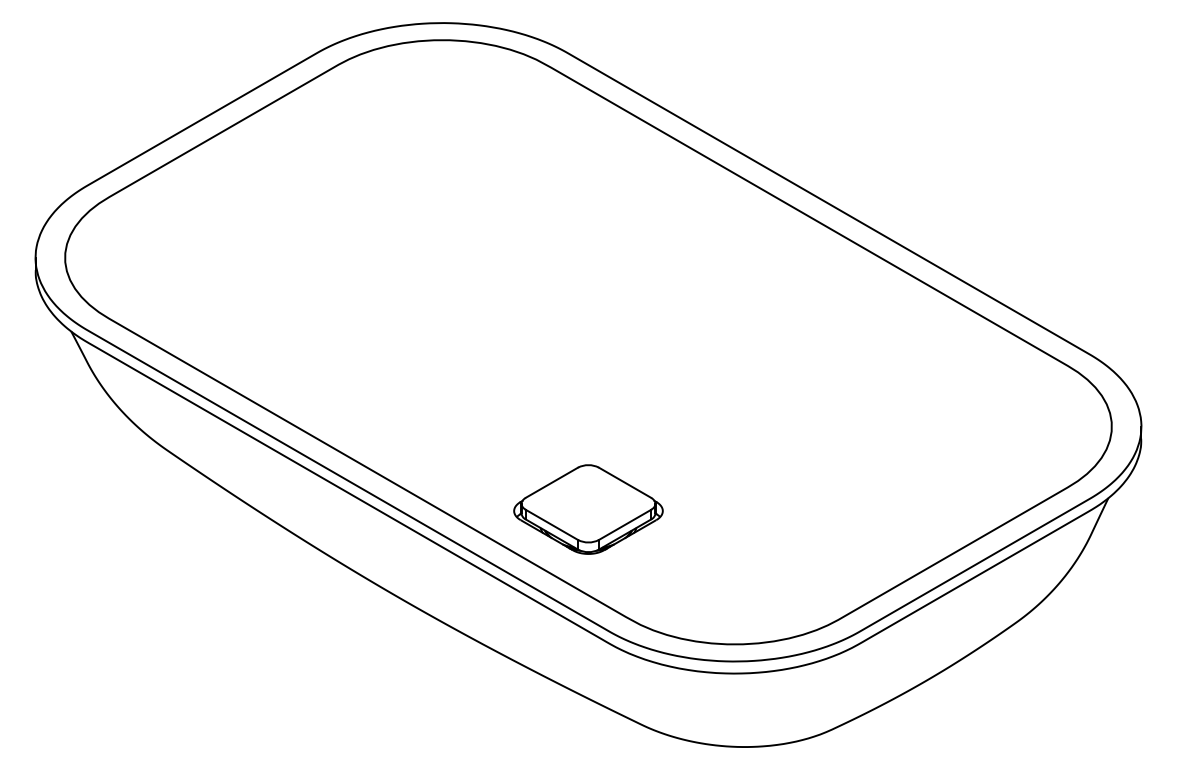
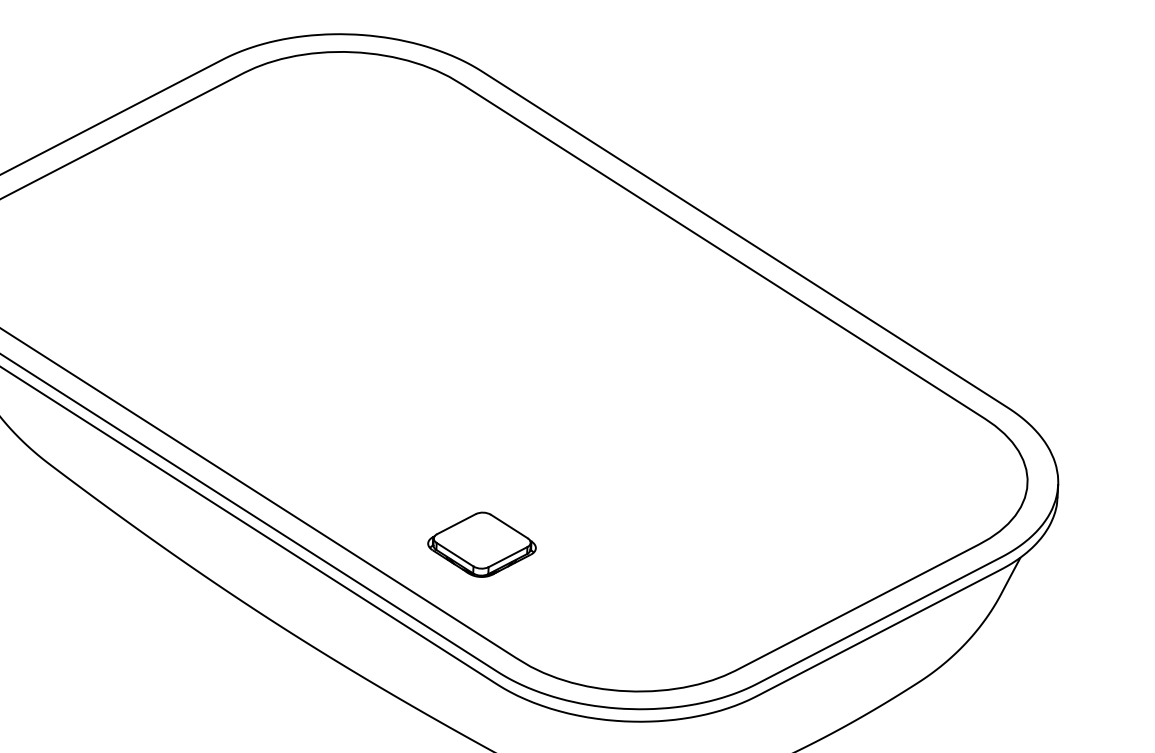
part: (588, 509) -> (482, 544), size x0.7

